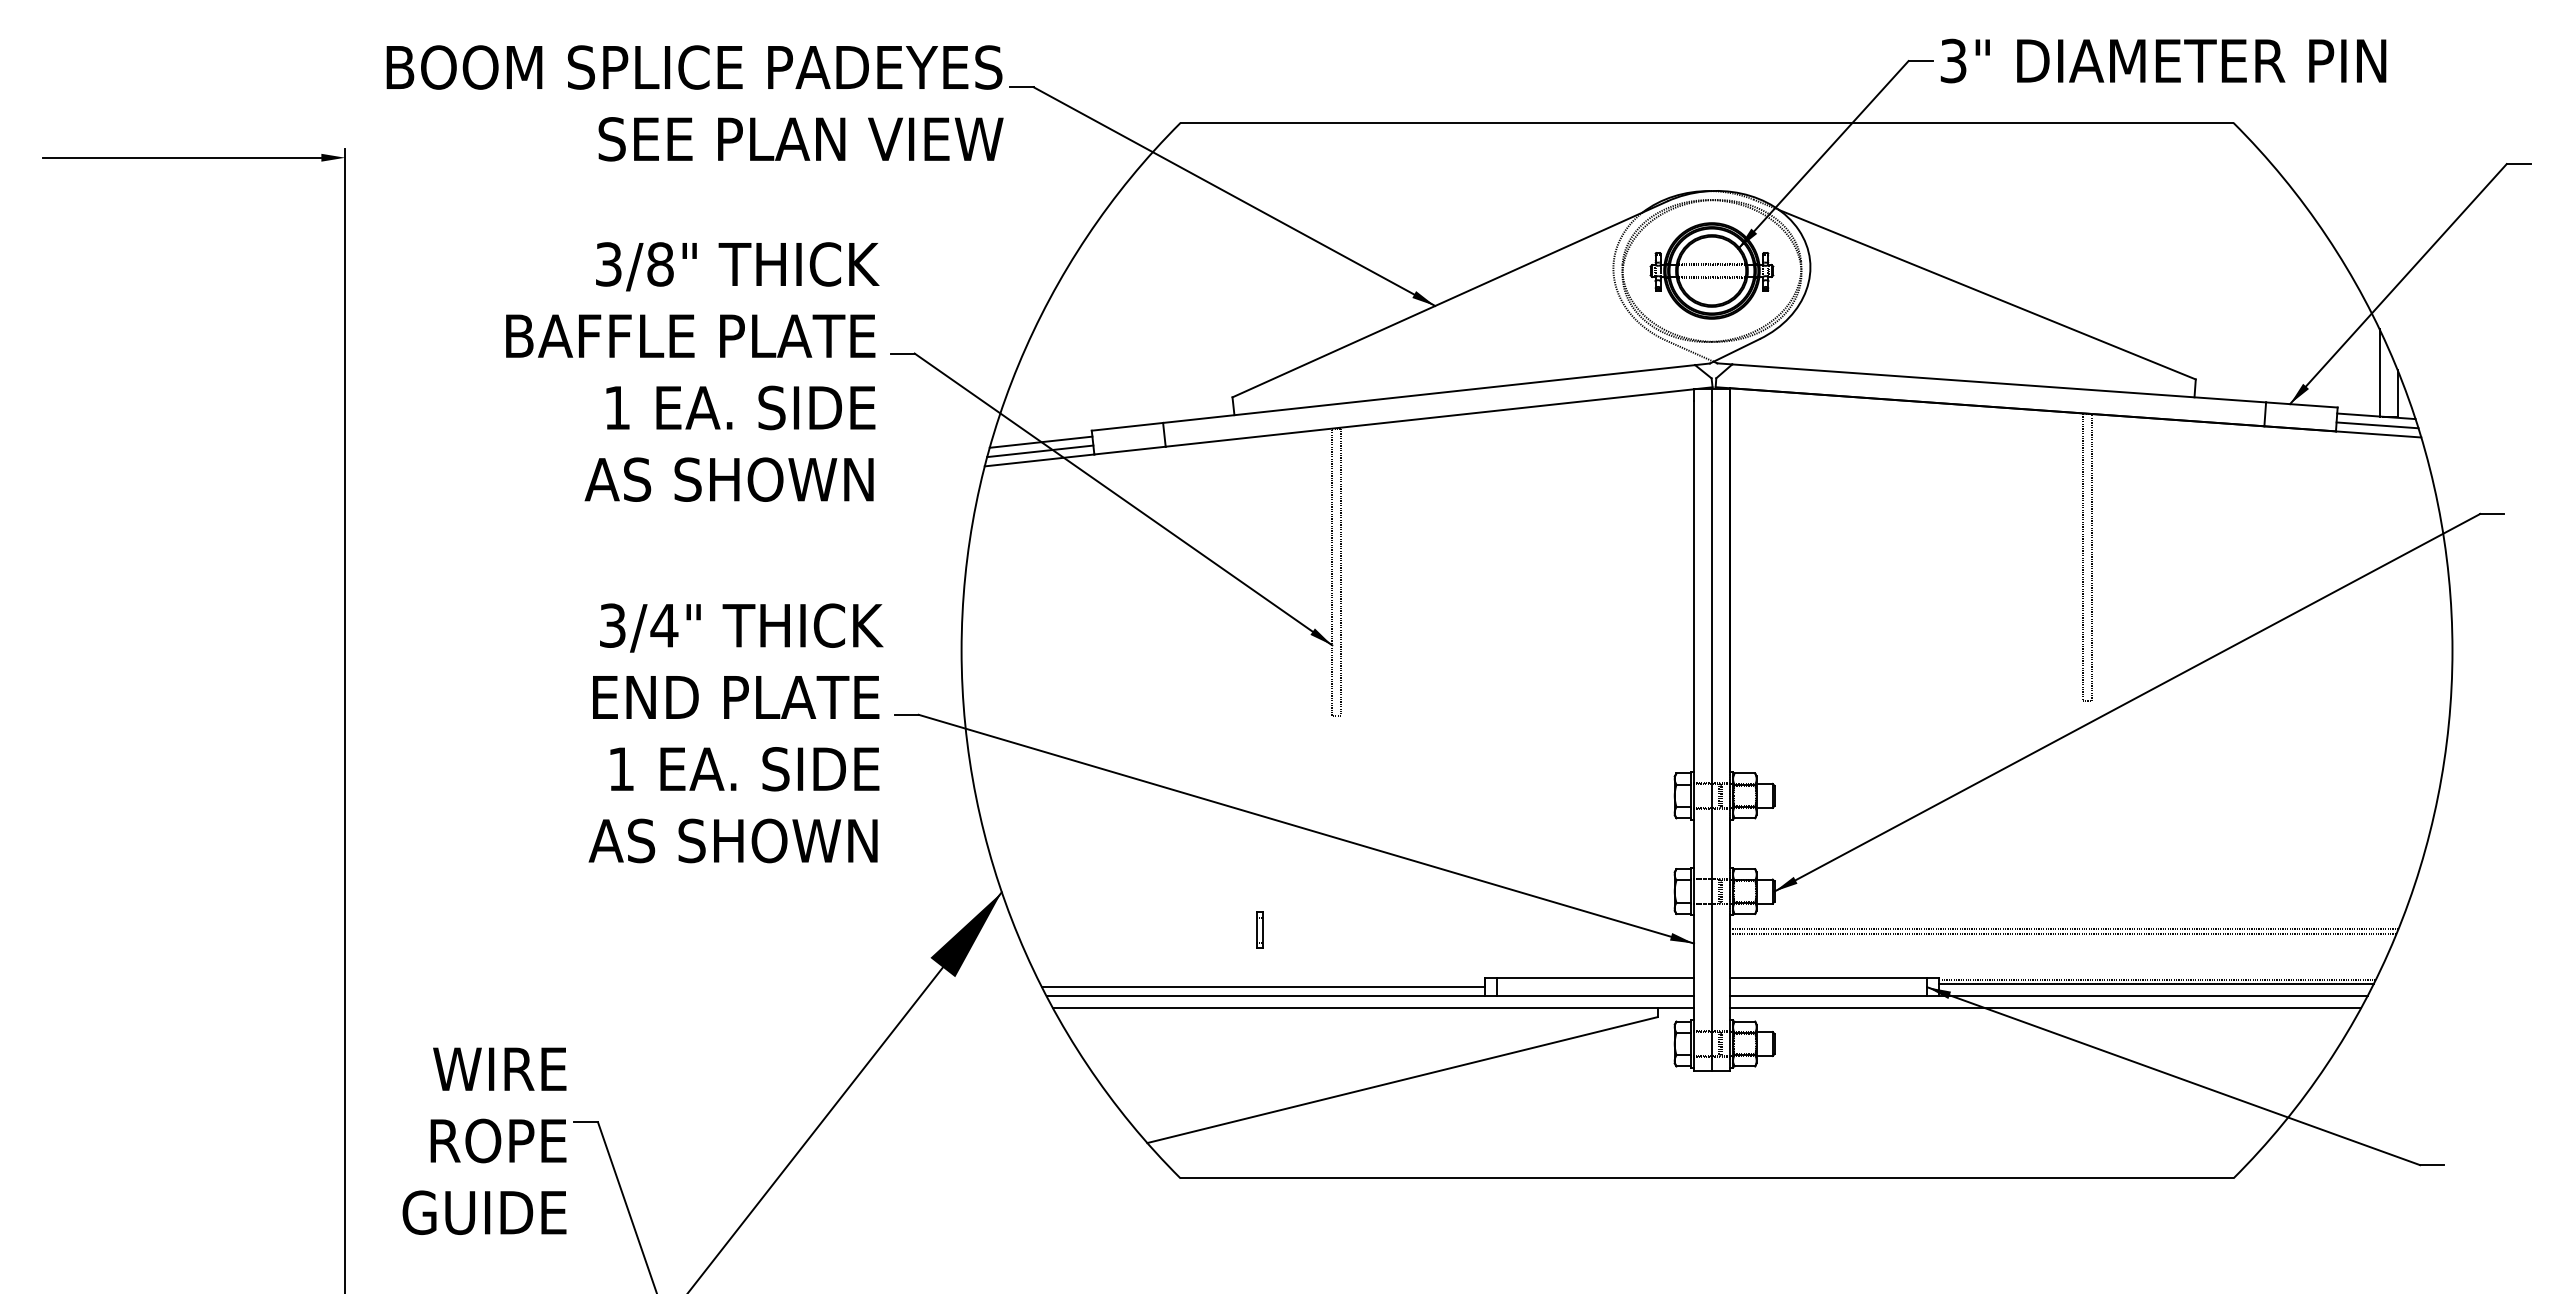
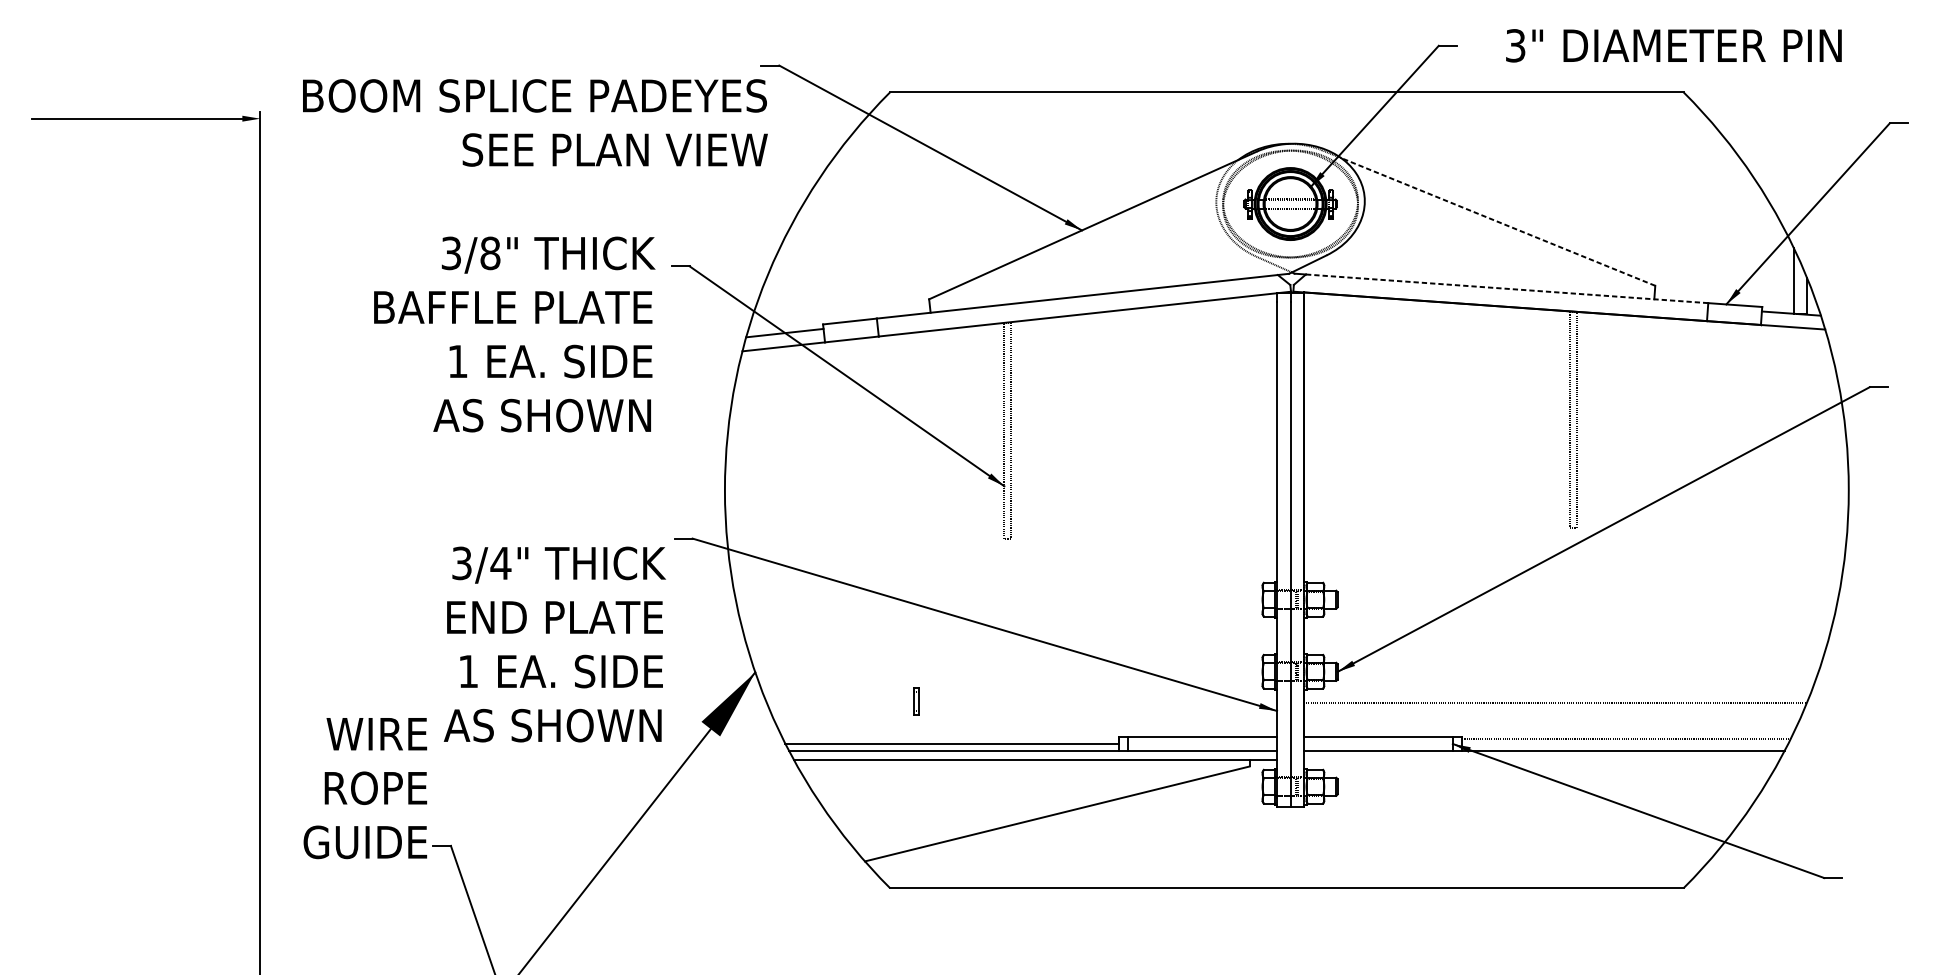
text: (2163, 60) -> (1673, 45), moved
text: (694, 103) -> (534, 123), moved
line: (1987, 294) -> (1498, 221), solid -> dashed
text: (692, 371) -> (514, 334), moved
line: (1999, 383) -> (1507, 288), solid -> dashed
line: (2377, 425) -> (1792, 320), removed
line: (1040, 451) -> (784, 340), removed
text: (735, 733) -> (554, 644), moved
part: (1259, 929) -> (916, 700), moved
line: (2063, 929) -> (1555, 700), removed
line: (2156, 984) -> (1625, 741), removed
line: (2045, 1008) -> (1542, 759), removed
text: (484, 1140) -> (365, 787), moved

